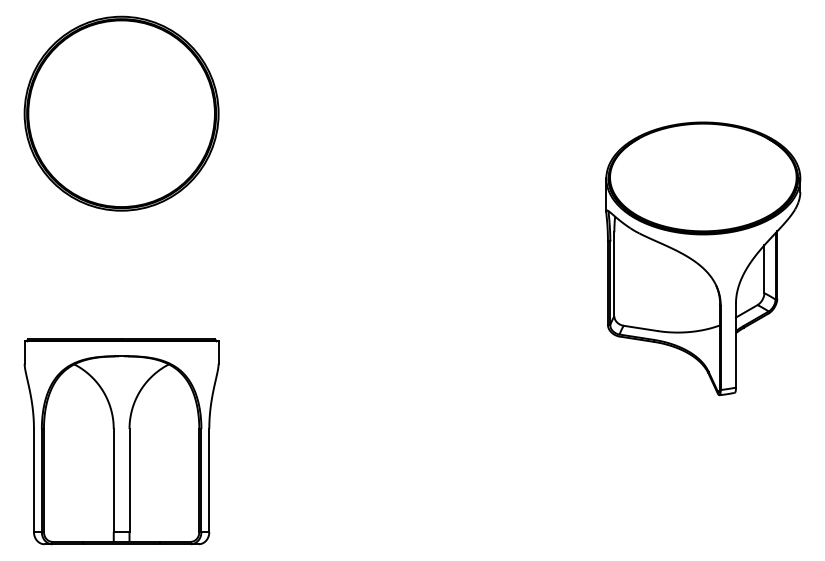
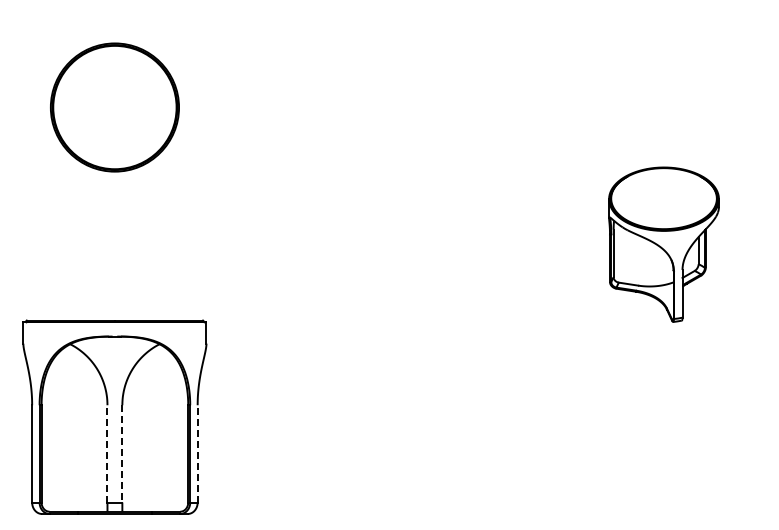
part: (121, 113) -> (114, 107), size x0.7
part: (702, 258) -> (663, 244), size x0.6
line: (113, 480) -> (107, 453), solid -> dashed
line: (129, 480) -> (122, 453), solid -> dashed
line: (209, 480) -> (197, 453), solid -> dashed

